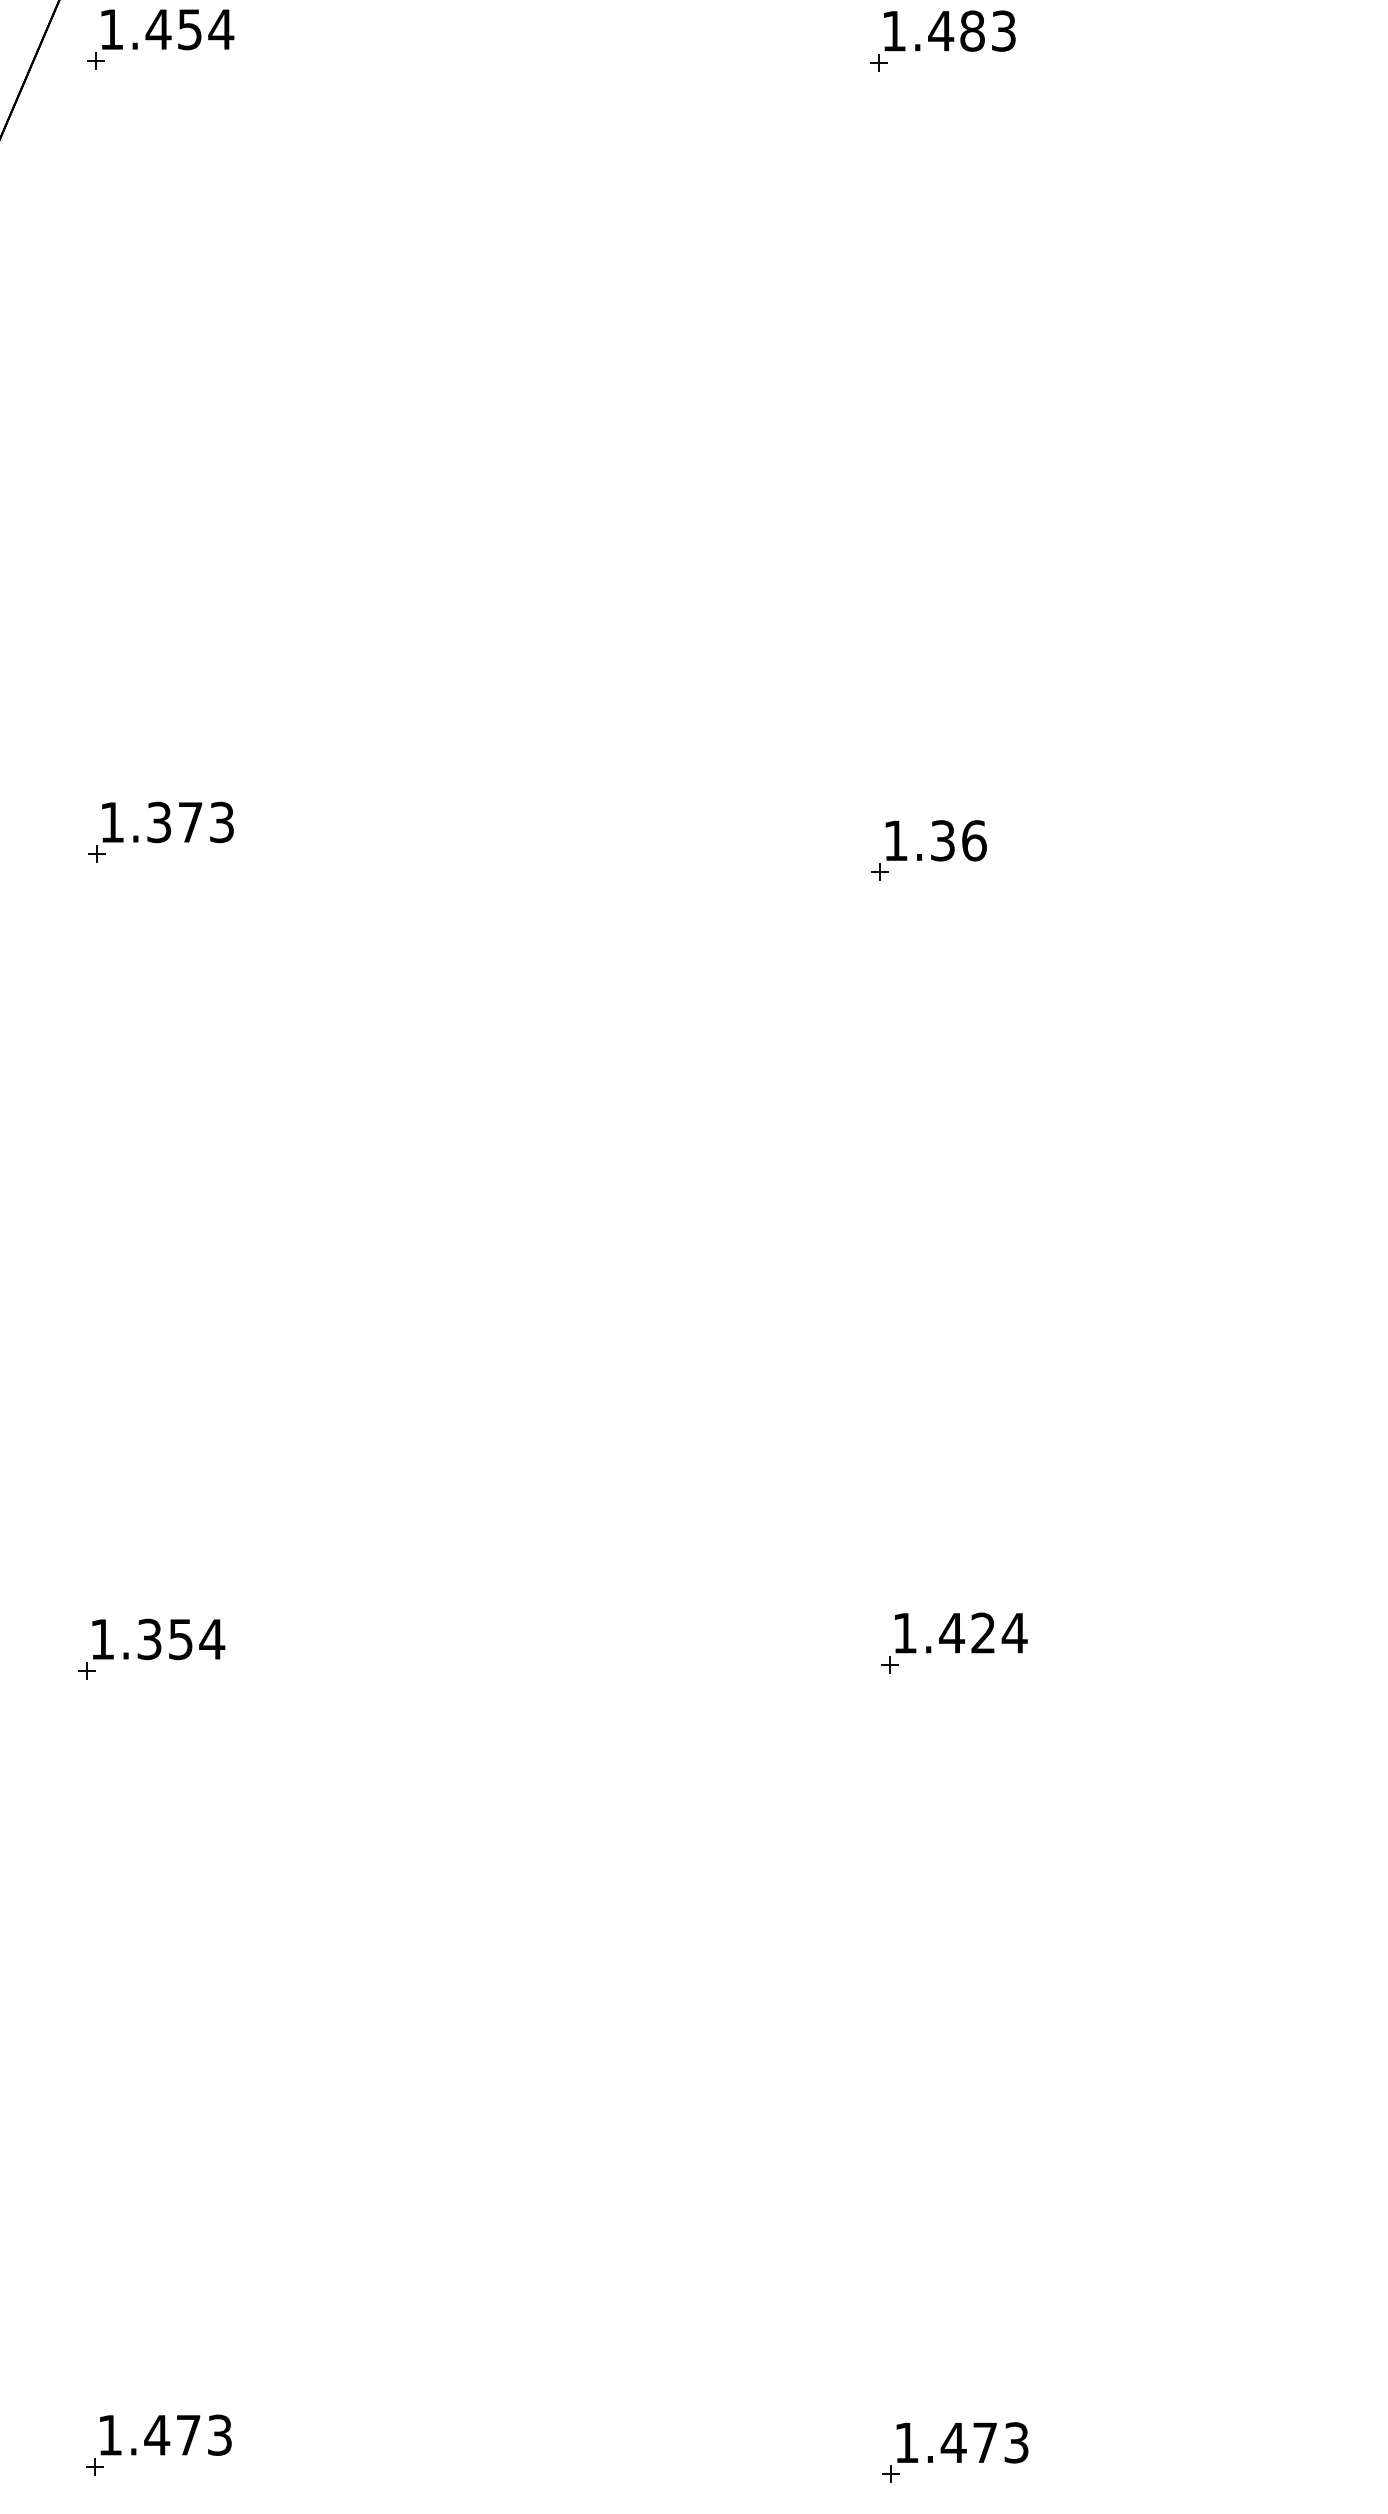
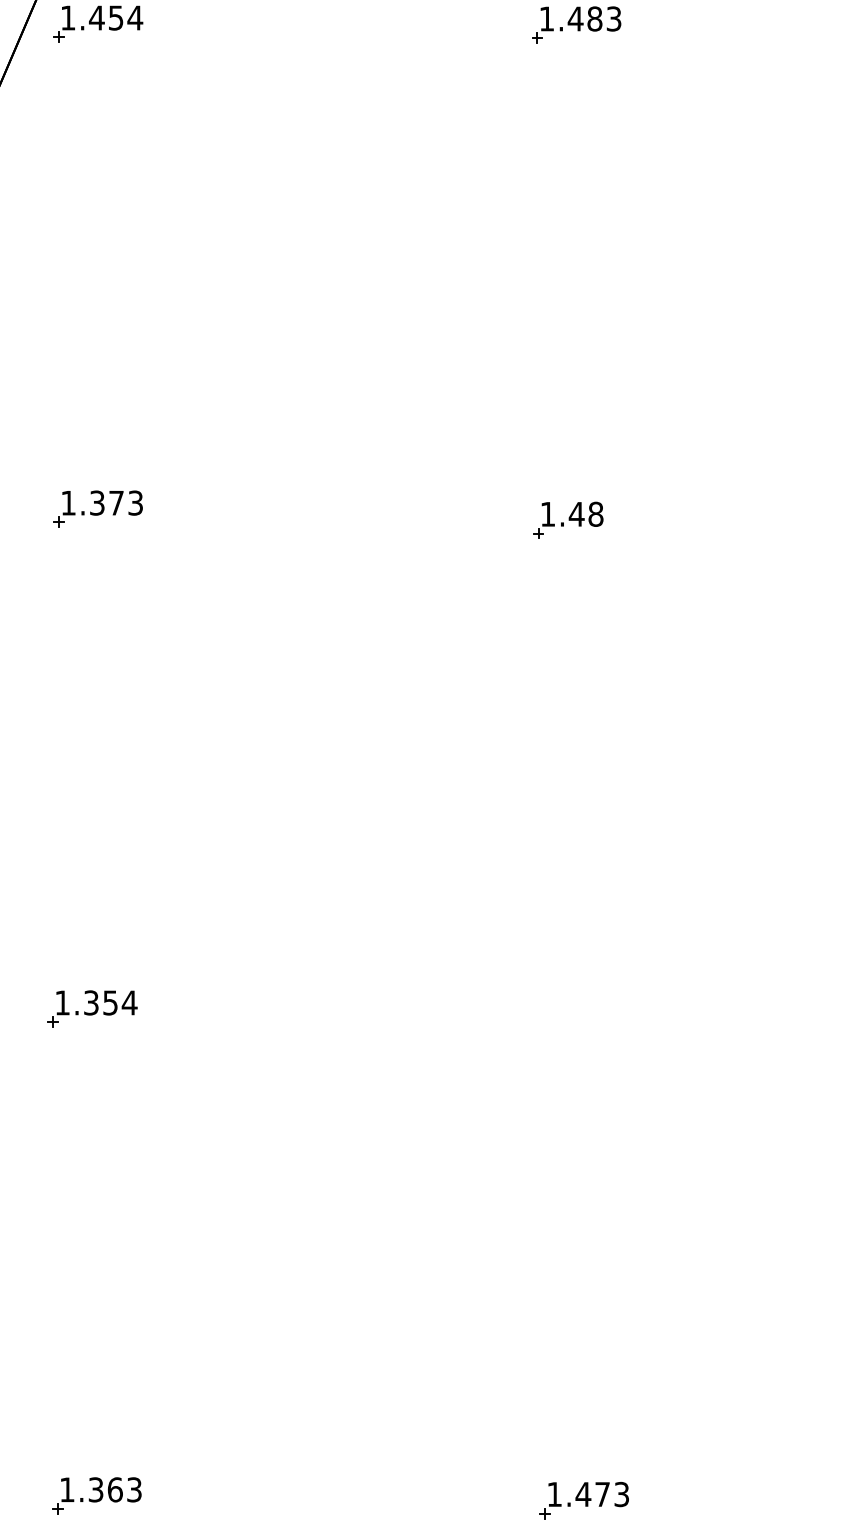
text: (957, 839) -> (585, 513), 1.36 -> 1.48
part: (953, 1641) -> (583, 1004), removed
text: (172, 2434) -> (105, 1489), 1.473 -> 1.363

